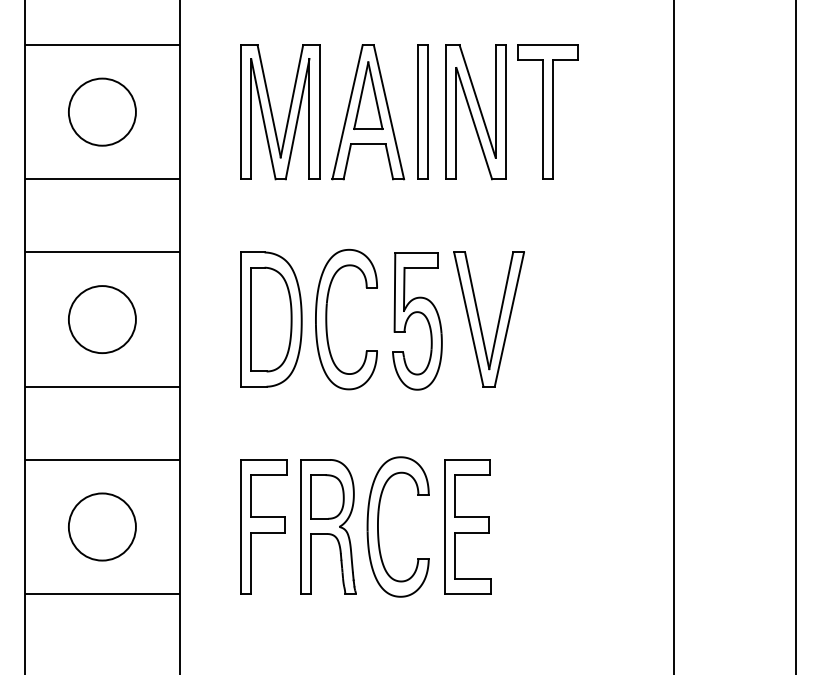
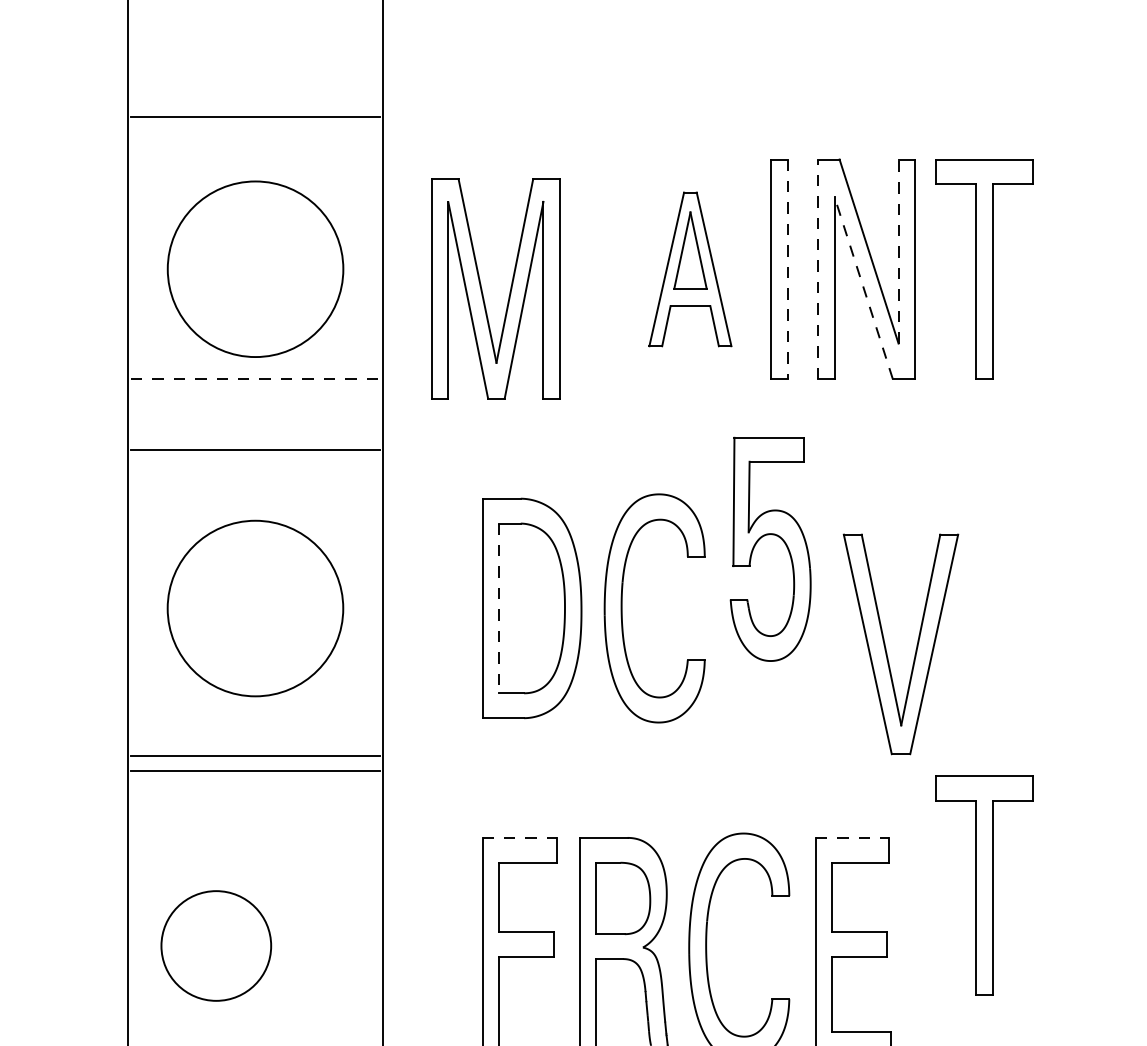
line: (102, 45) -> (255, 117), moved
line: (495, 100) -> (898, 250), solid -> dashed
circle: (101, 111) -> (254, 268), size x1.6
line: (446, 111) -> (818, 268), solid -> dashed
part: (272, 112) -> (483, 289), moved
part: (368, 112) -> (690, 269), size x0.7
line: (427, 112) -> (787, 269), solid -> dashed
line: (474, 123) -> (864, 287), solid -> dashed
line: (102, 179) -> (255, 379), solid -> dashed
line: (102, 252) -> (255, 449), moved
part: (416, 313) -> (769, 536), moved
circle: (102, 319) -> (255, 608), size x1.6
line: (251, 319) -> (499, 608), solid -> dashed
part: (480, 320) -> (886, 645), moved
line: (102, 386) -> (255, 755), moved
line: (102, 459) -> (255, 770), moved
line: (263, 459) -> (518, 837), solid -> dashed
line: (467, 459) -> (852, 837), solid -> dashed
part: (547, 488) -> (983, 884), added
circle: (102, 526) -> (216, 945), moved

